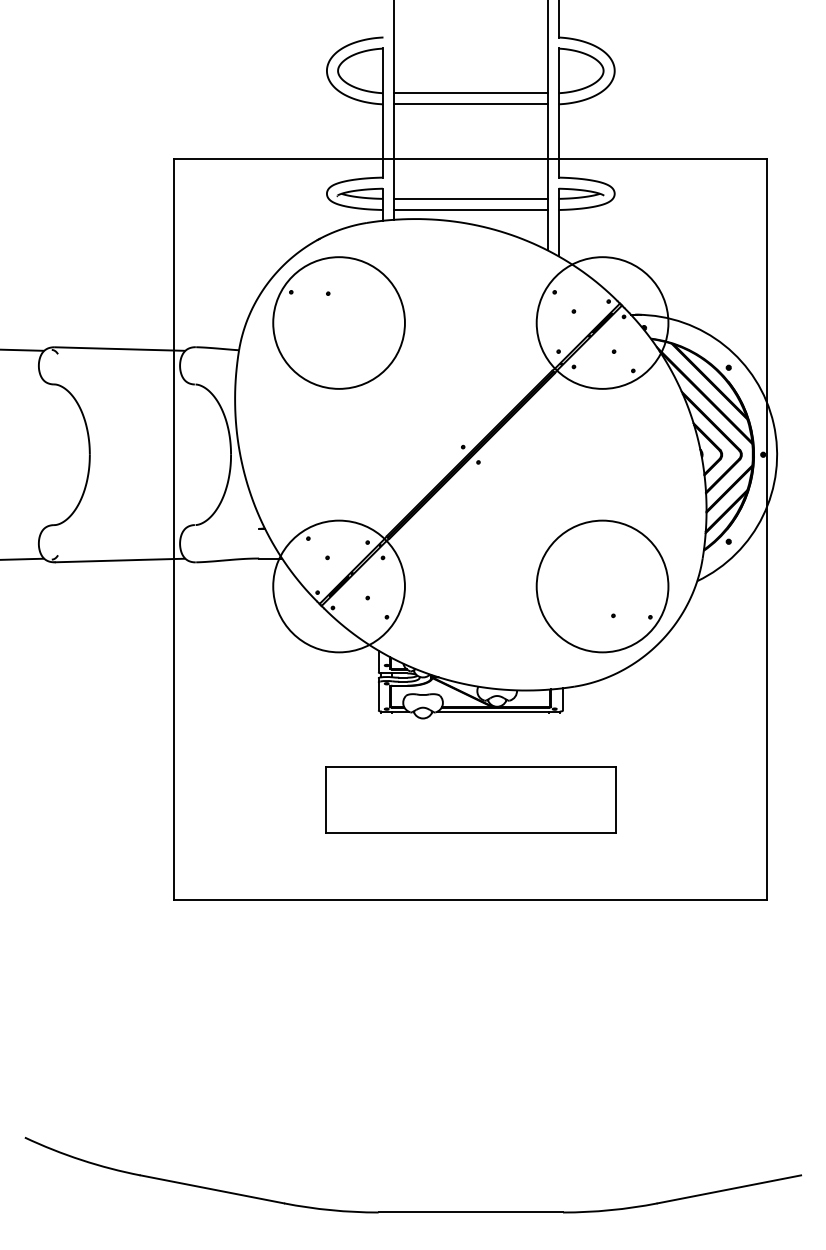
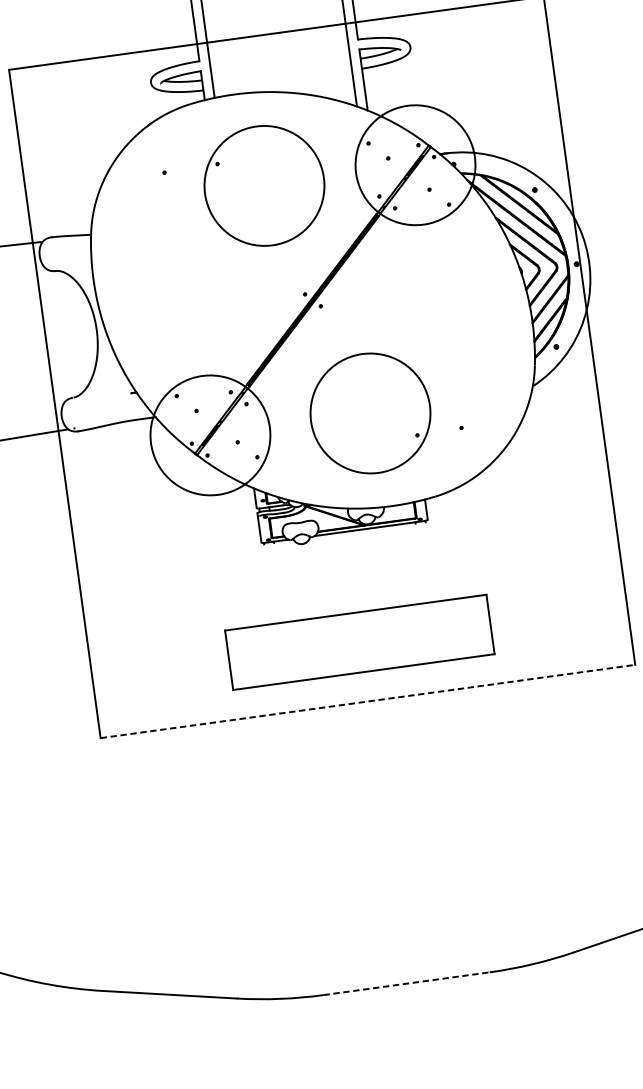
line: (470, 198) -> (281, 69), removed
line: (470, 210) -> (282, 80), removed
part: (338, 322) -> (263, 185), moved
part: (602, 586) -> (370, 413), moved
part: (470, 799) -> (359, 641), moved
line: (471, 899) -> (368, 701), solid -> dashed
line: (471, 1212) -> (407, 983), solid -> dashed

